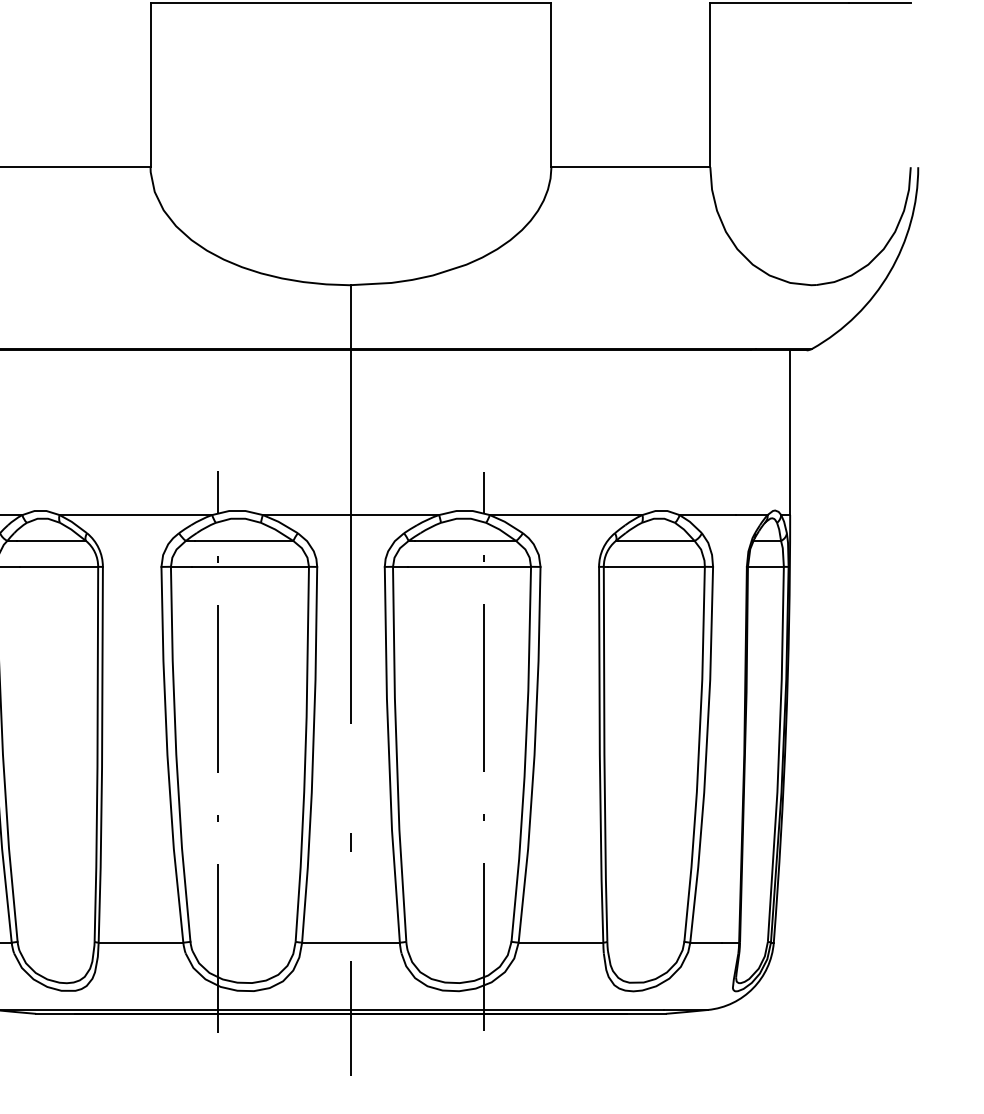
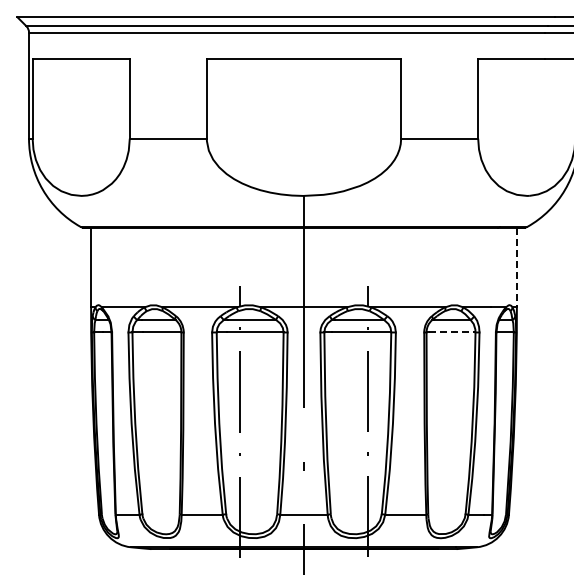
line: (789, 432) -> (516, 267), solid -> dashed
line: (657, 566) -> (452, 332), solid -> dashed

